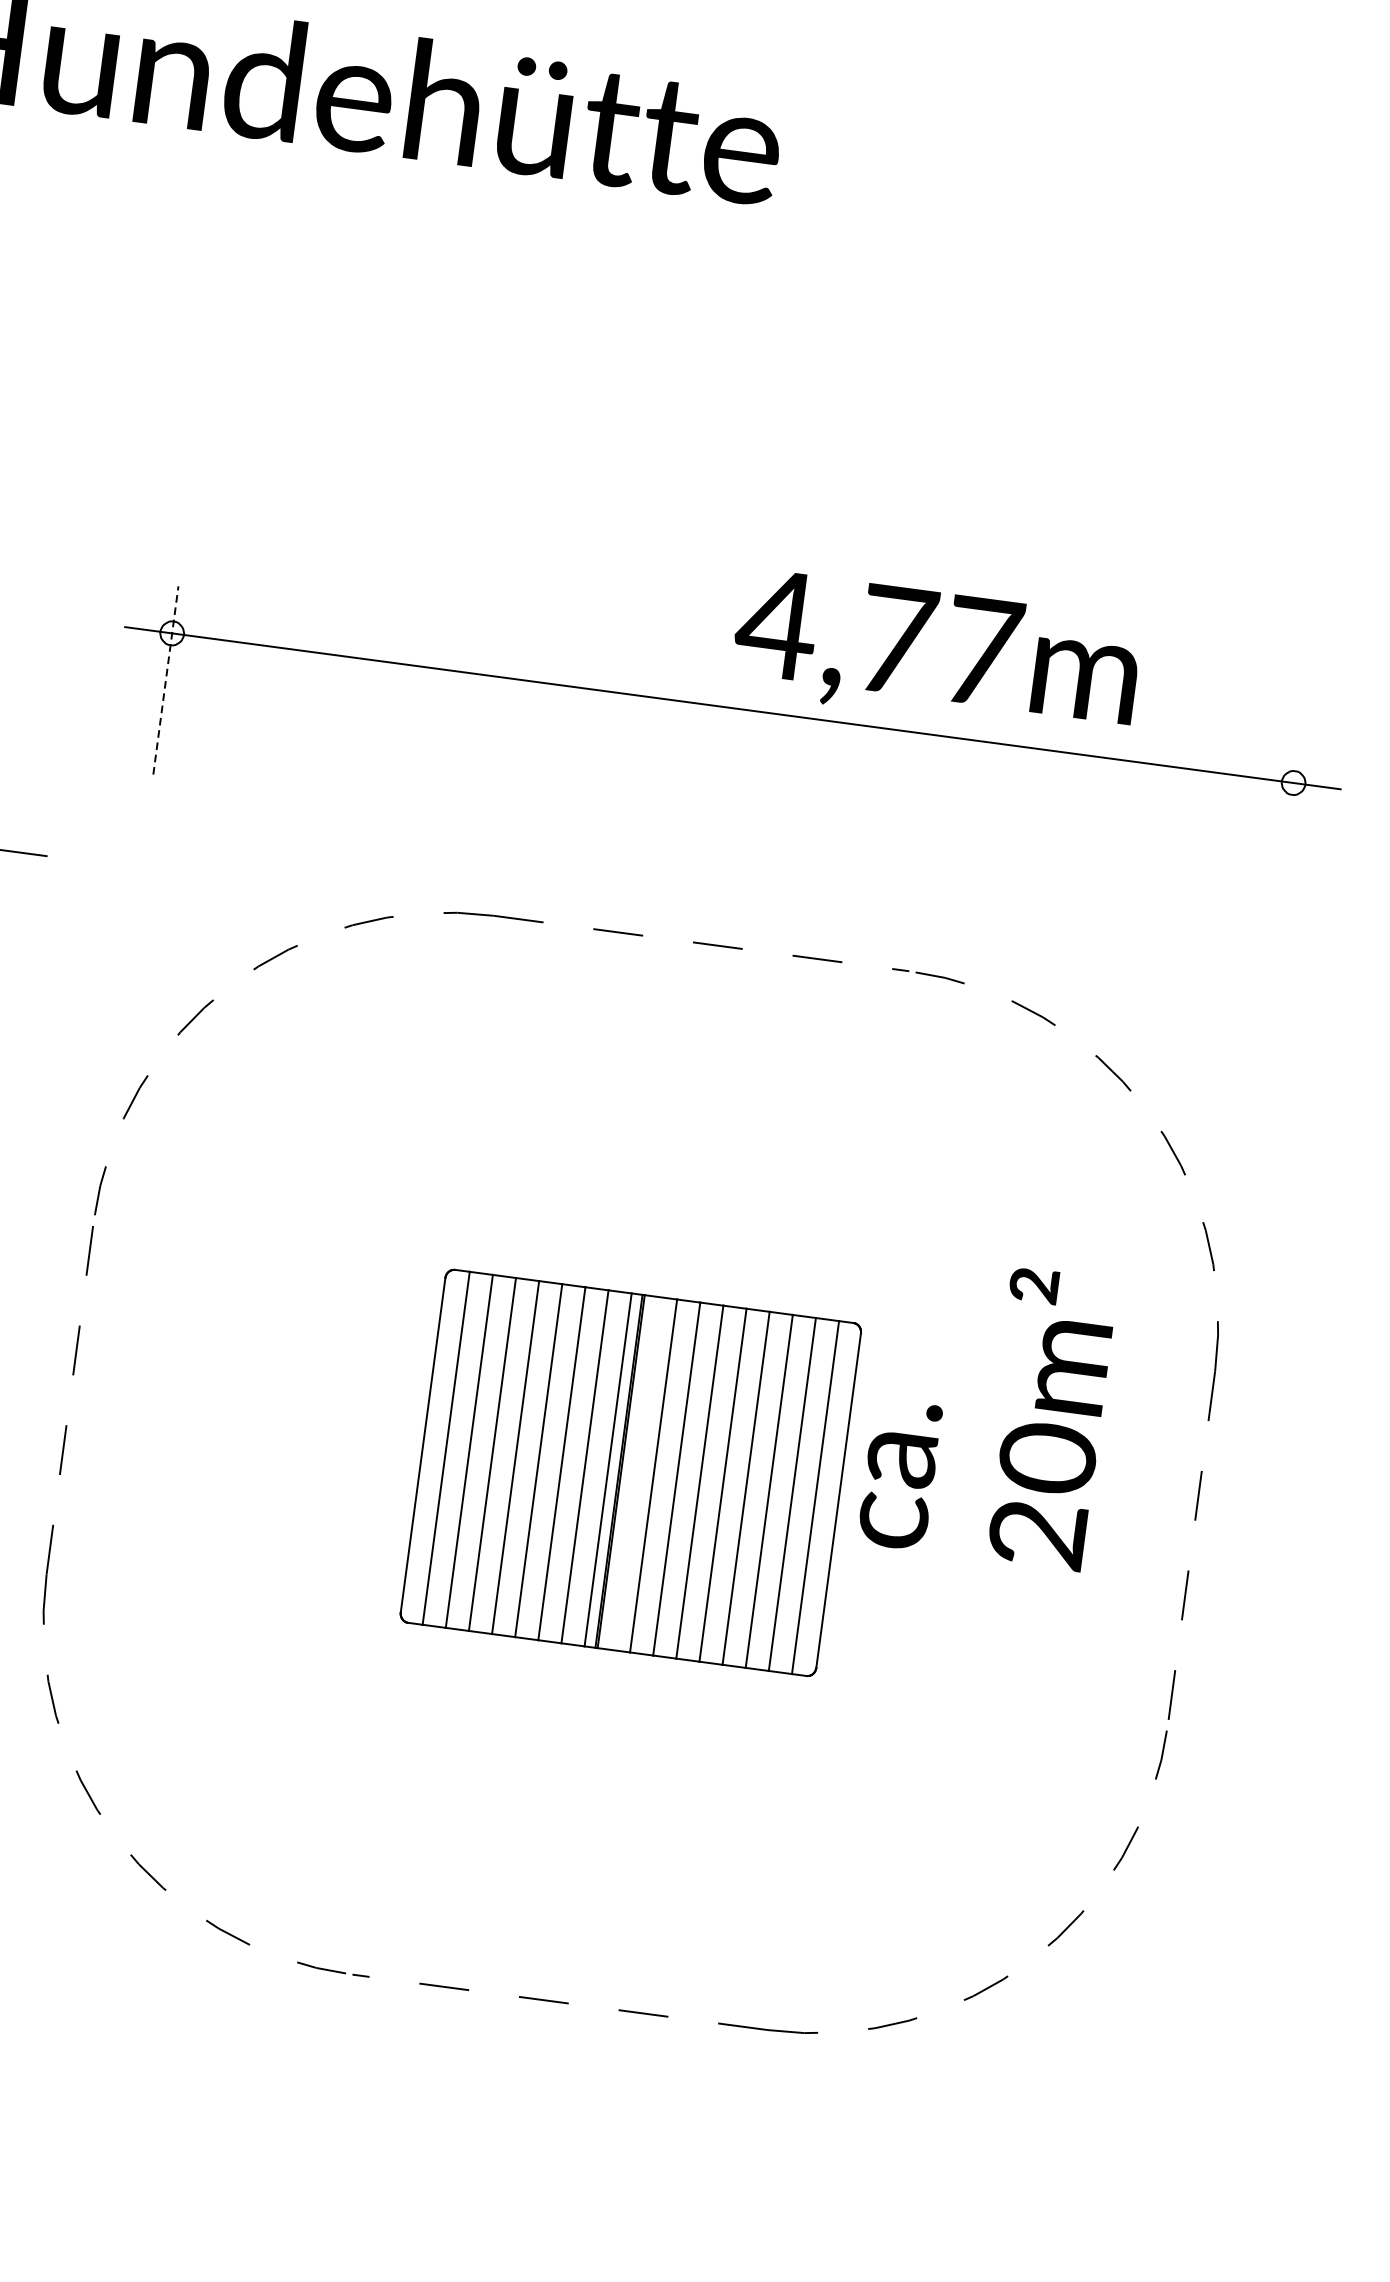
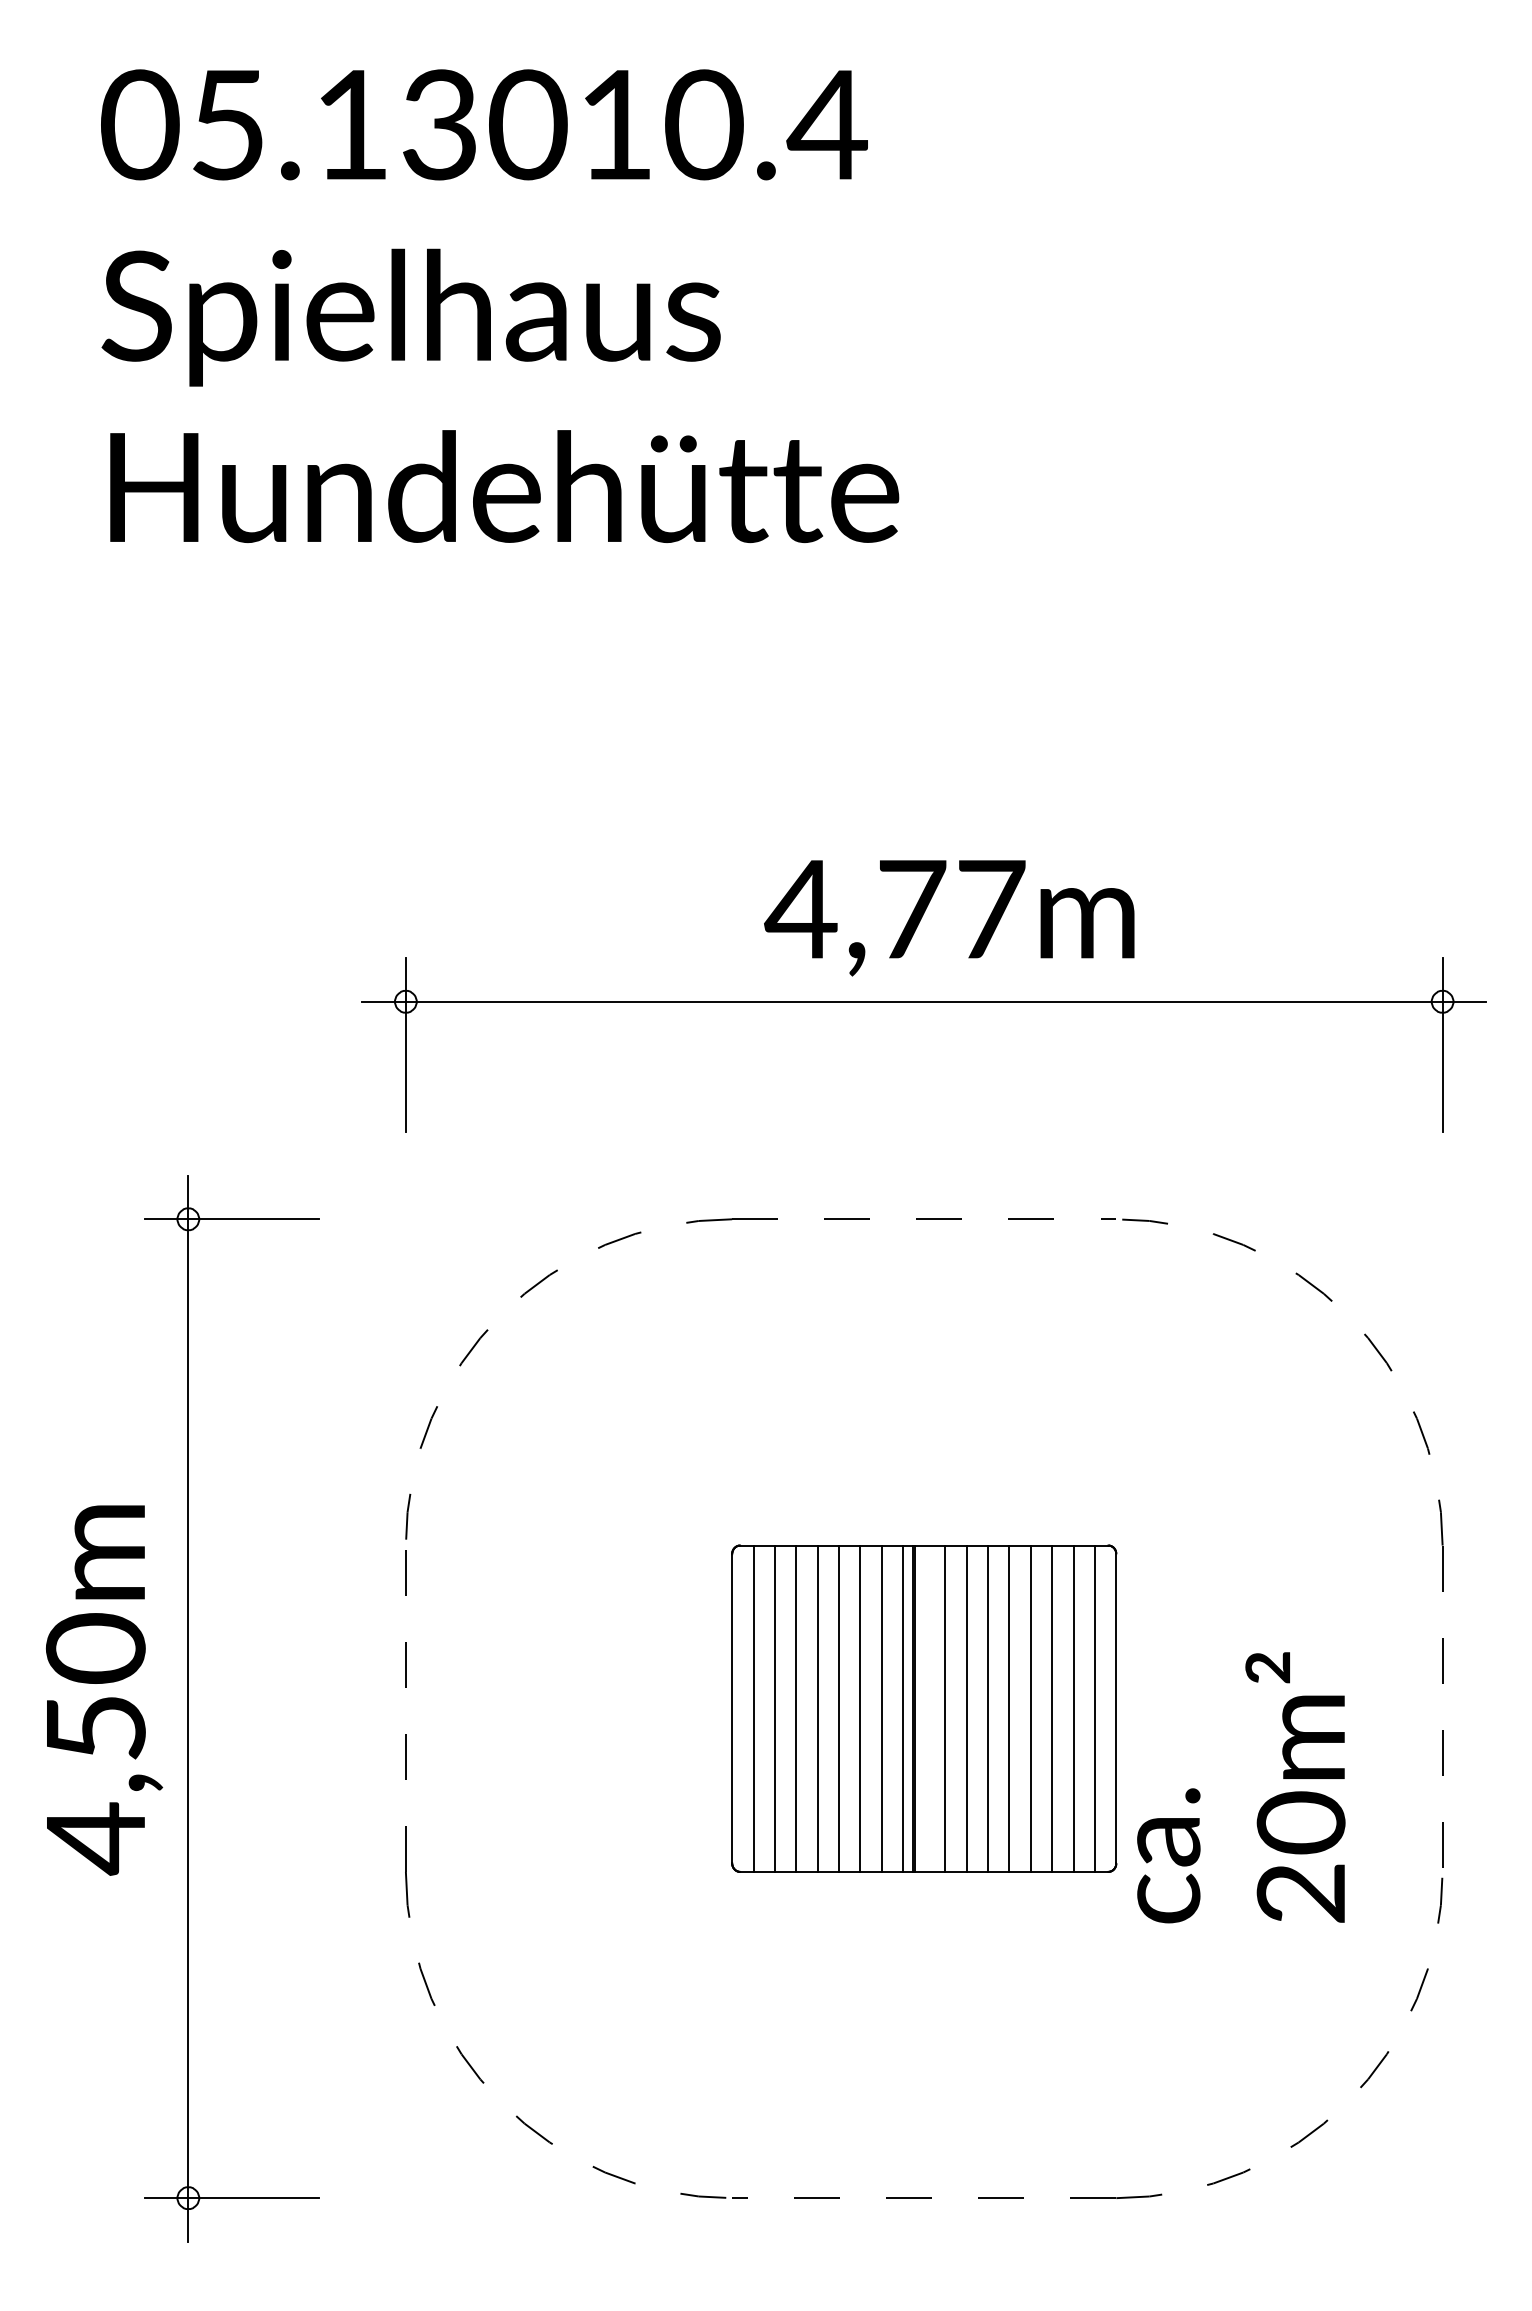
text: (936, 655) -> (949, 918), moved
line: (165, 679) -> (405, 1044), dashed -> solid
line: (1287, 830) -> (1442, 1045), added
text: (988, 1411) -> (1241, 1787), moved

